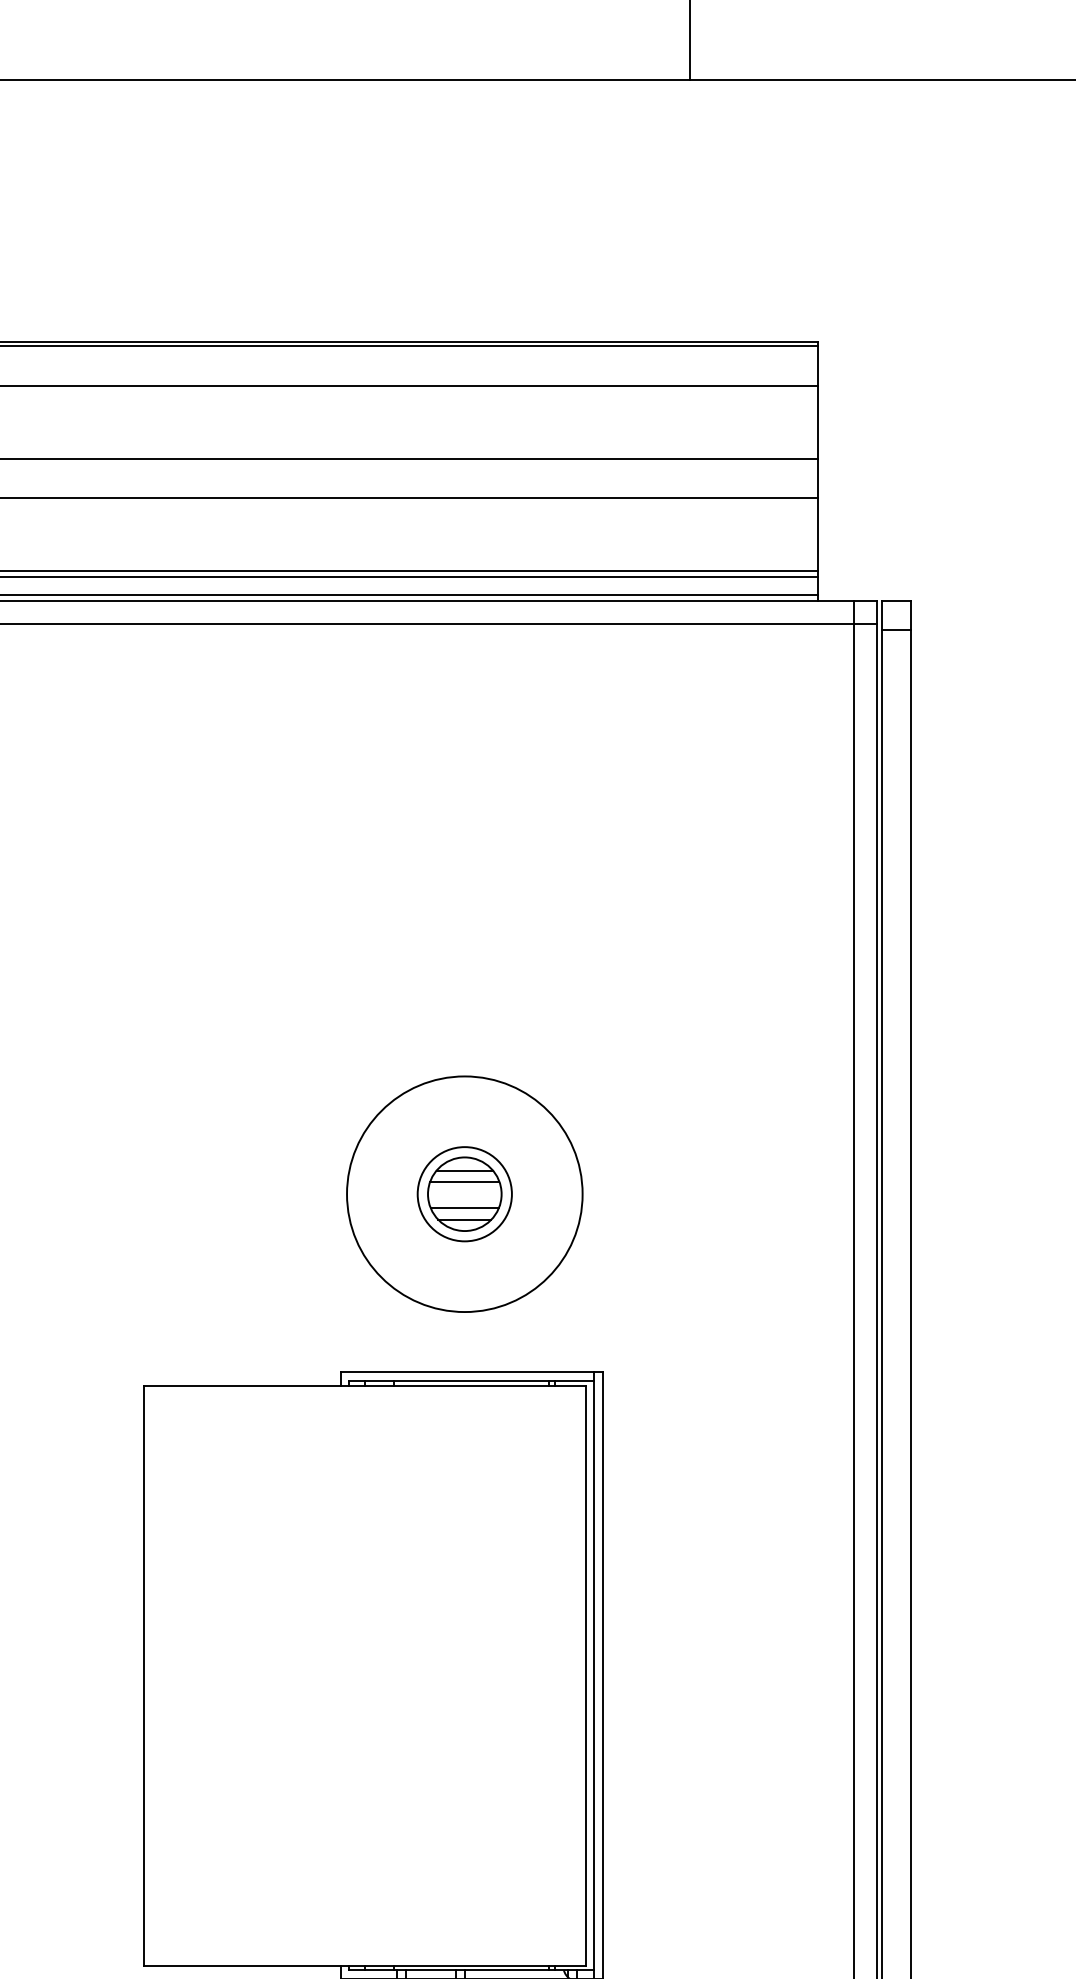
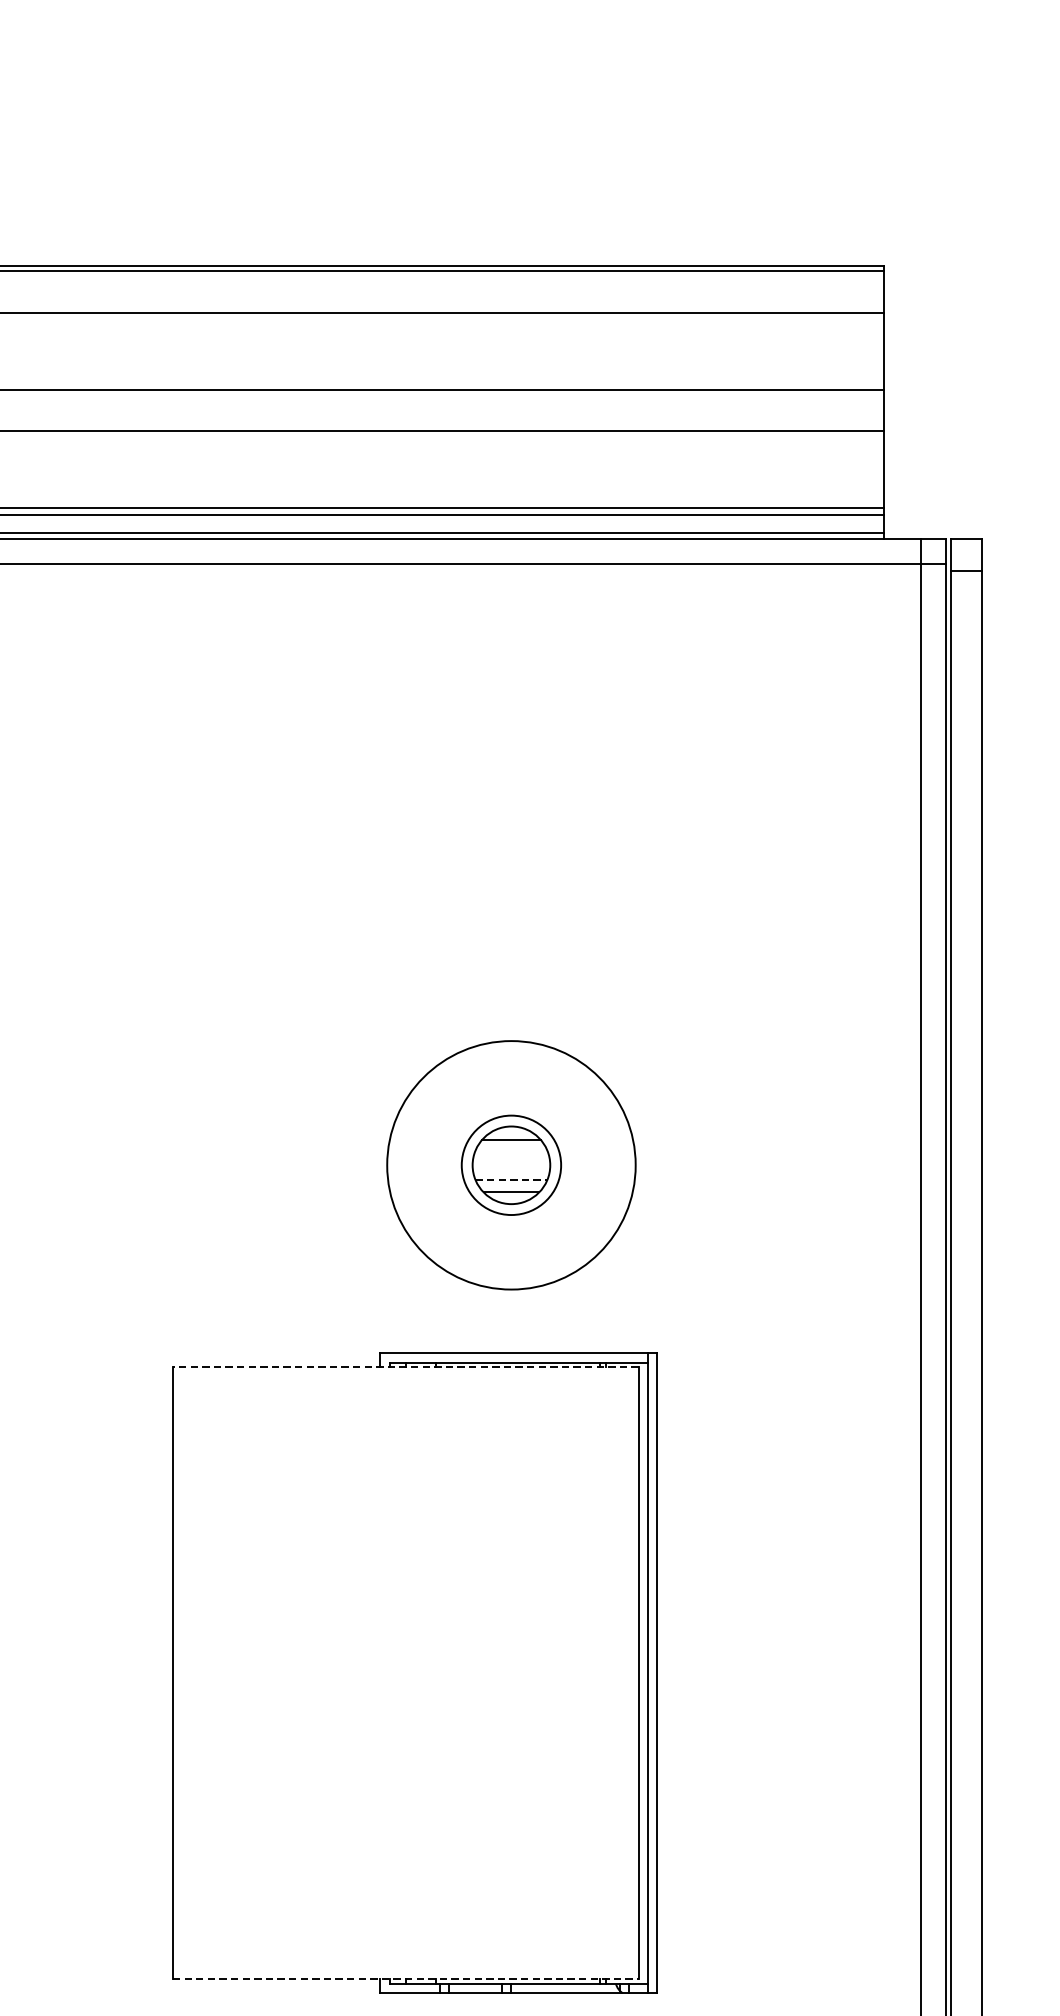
line: (464, 1182) -> (511, 1152), removed
line: (465, 1207) -> (512, 1179), solid -> dashed
line: (364, 1385) -> (405, 1367), solid -> dashed
line: (364, 1965) -> (405, 1978), solid -> dashed

